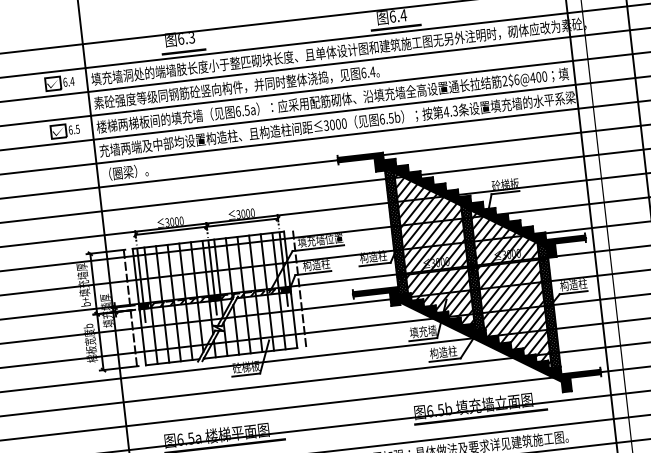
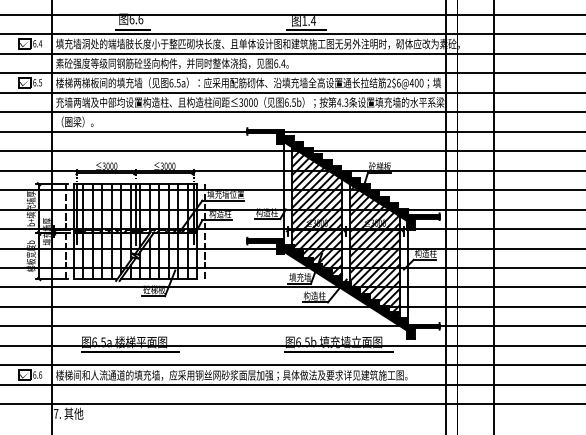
text: (392, 16) -> (304, 20), 6.4 -> 1.4
text: (191, 39) -> (140, 20), 6.3 -> 6.6
hatch: (396, 231) -> (287, 194), removed
hatch: (472, 267) -> (345, 230), removed
hatch: (548, 304) -> (403, 267), removed

